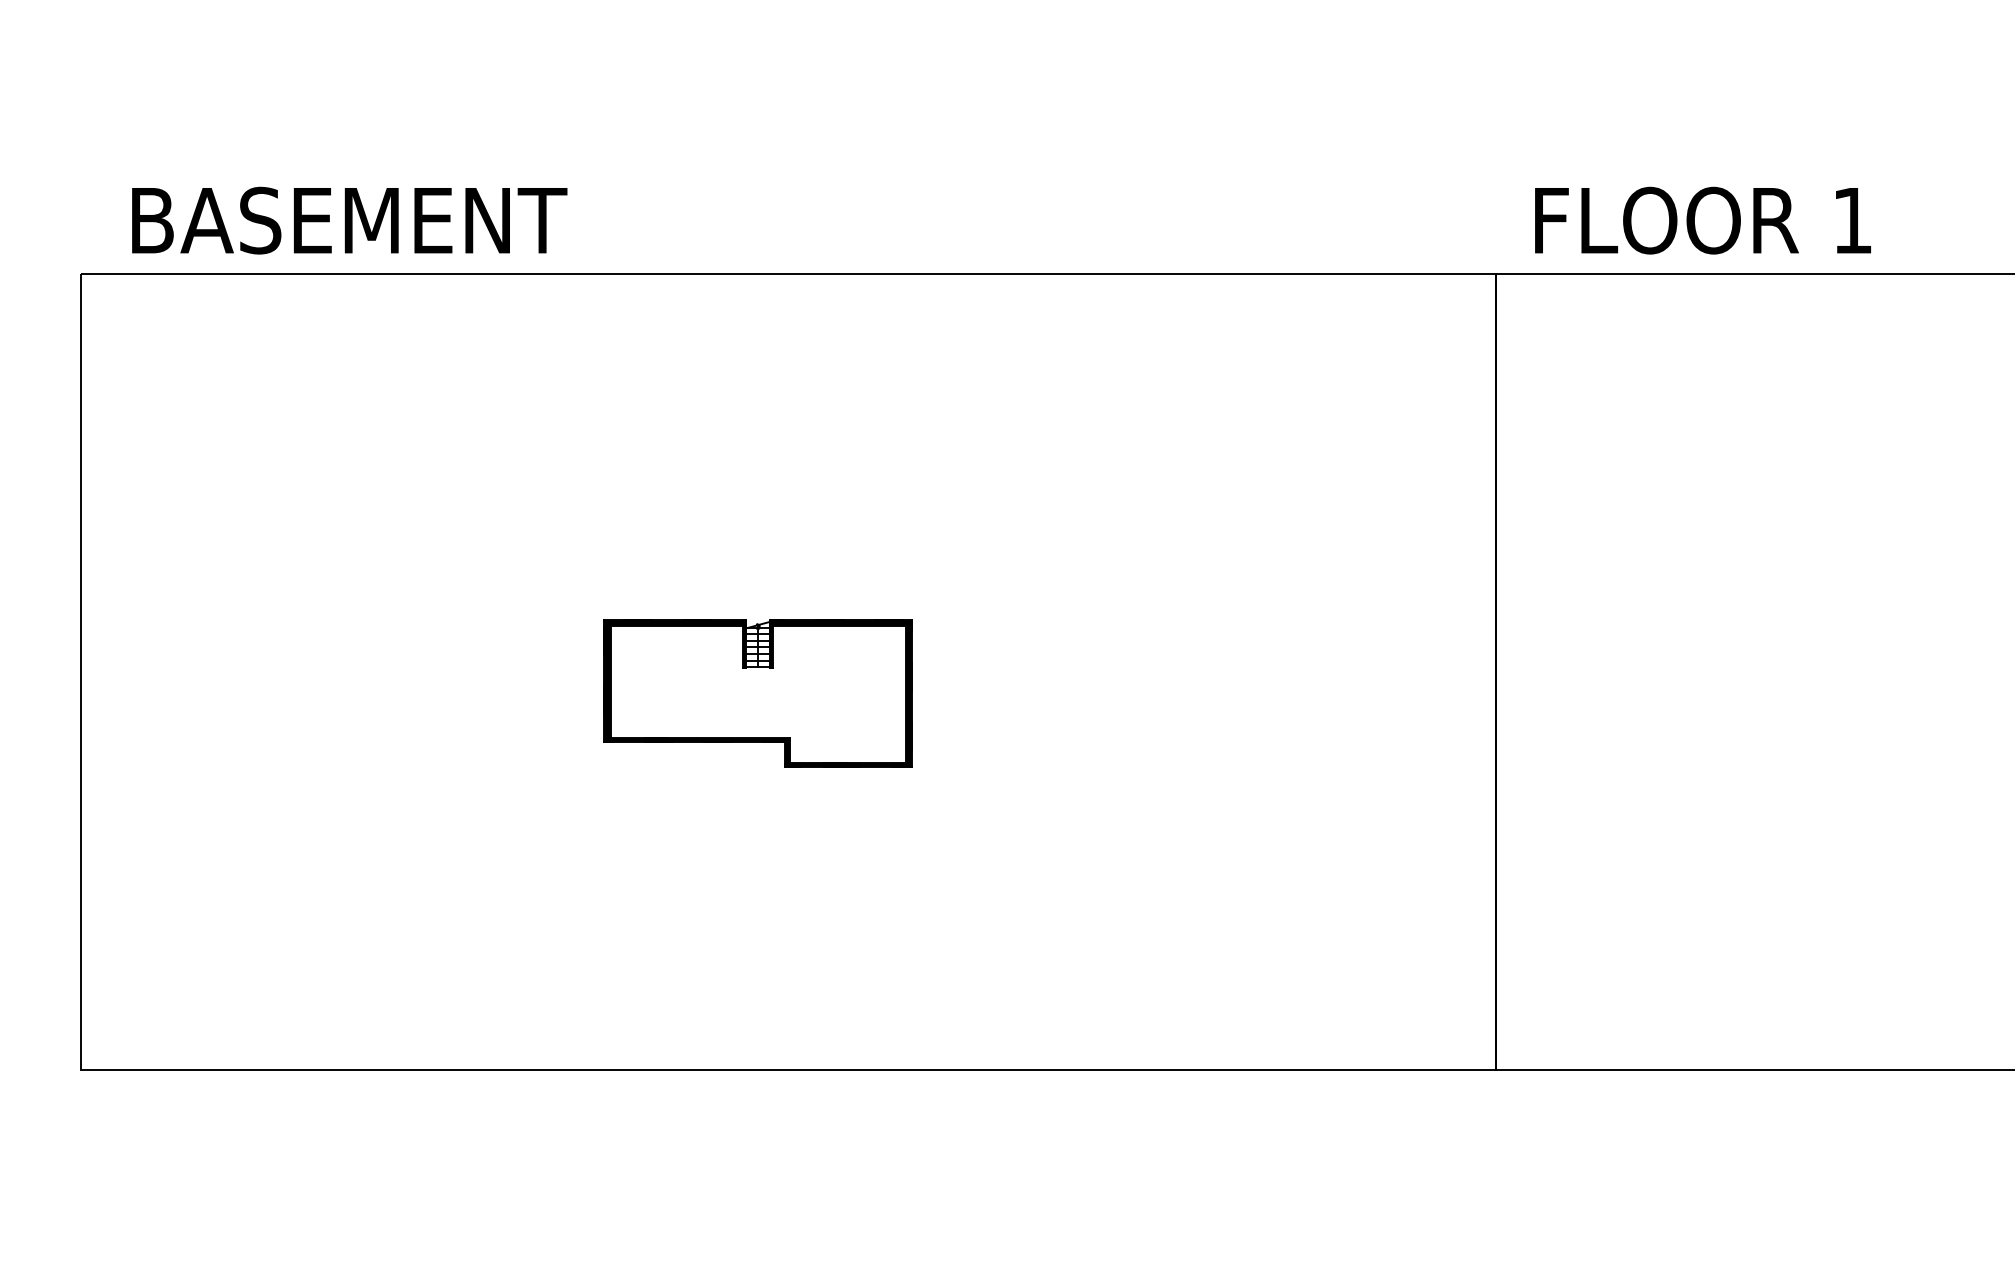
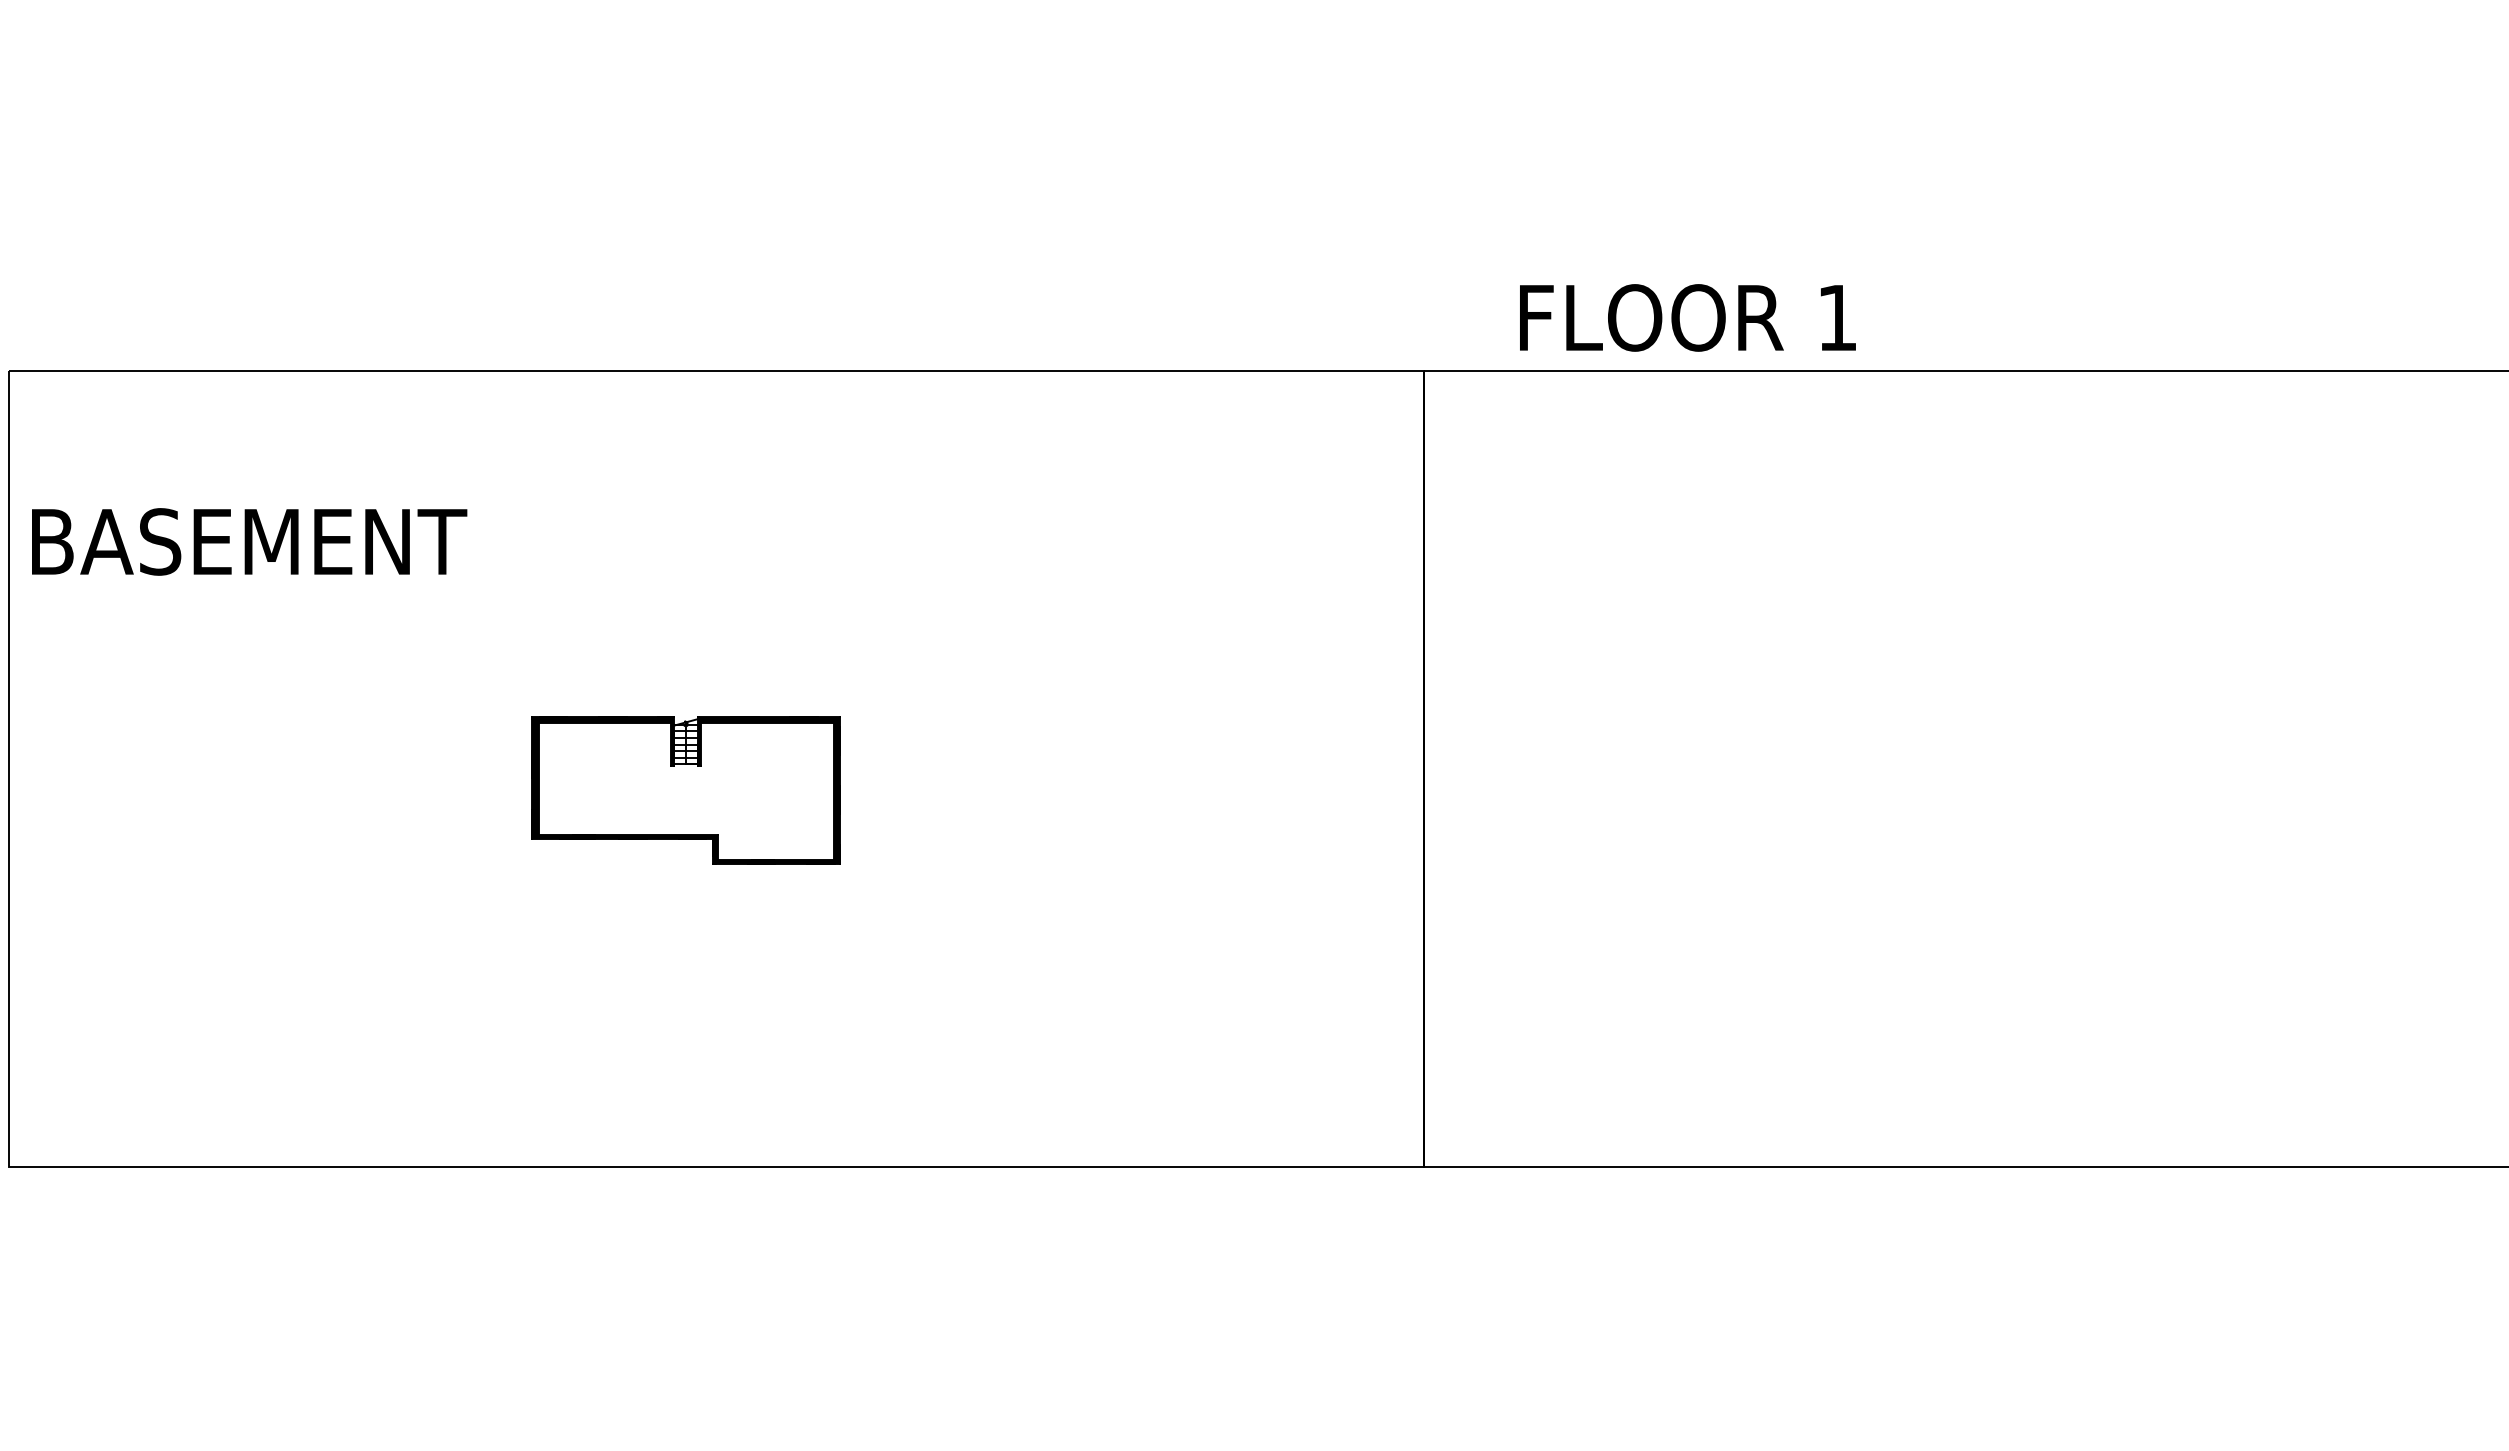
text: (349, 220) -> (249, 541), moved
text: (1702, 220) -> (1687, 317), moved

